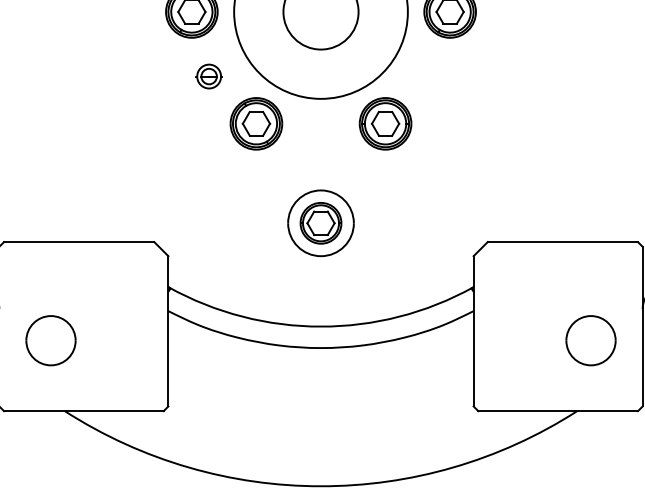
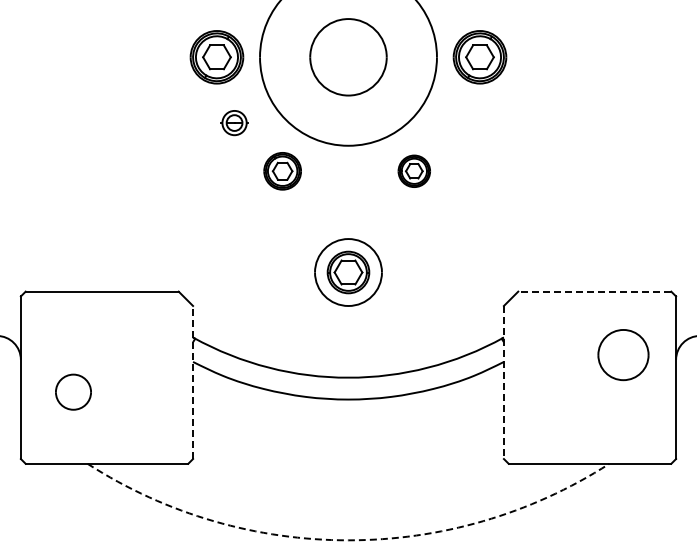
part: (256, 124) -> (282, 171), size x0.7
part: (385, 124) -> (414, 171), size x0.6
line: (562, 241) -> (594, 291), solid -> dashed
line: (168, 331) -> (193, 382), solid -> dashed
line: (473, 331) -> (503, 382), solid -> dashed
part: (50, 341) -> (73, 392), size x0.7
part: (591, 341) -> (623, 355), moved
arc: (321, 486) -> (348, 540), solid -> dashed

